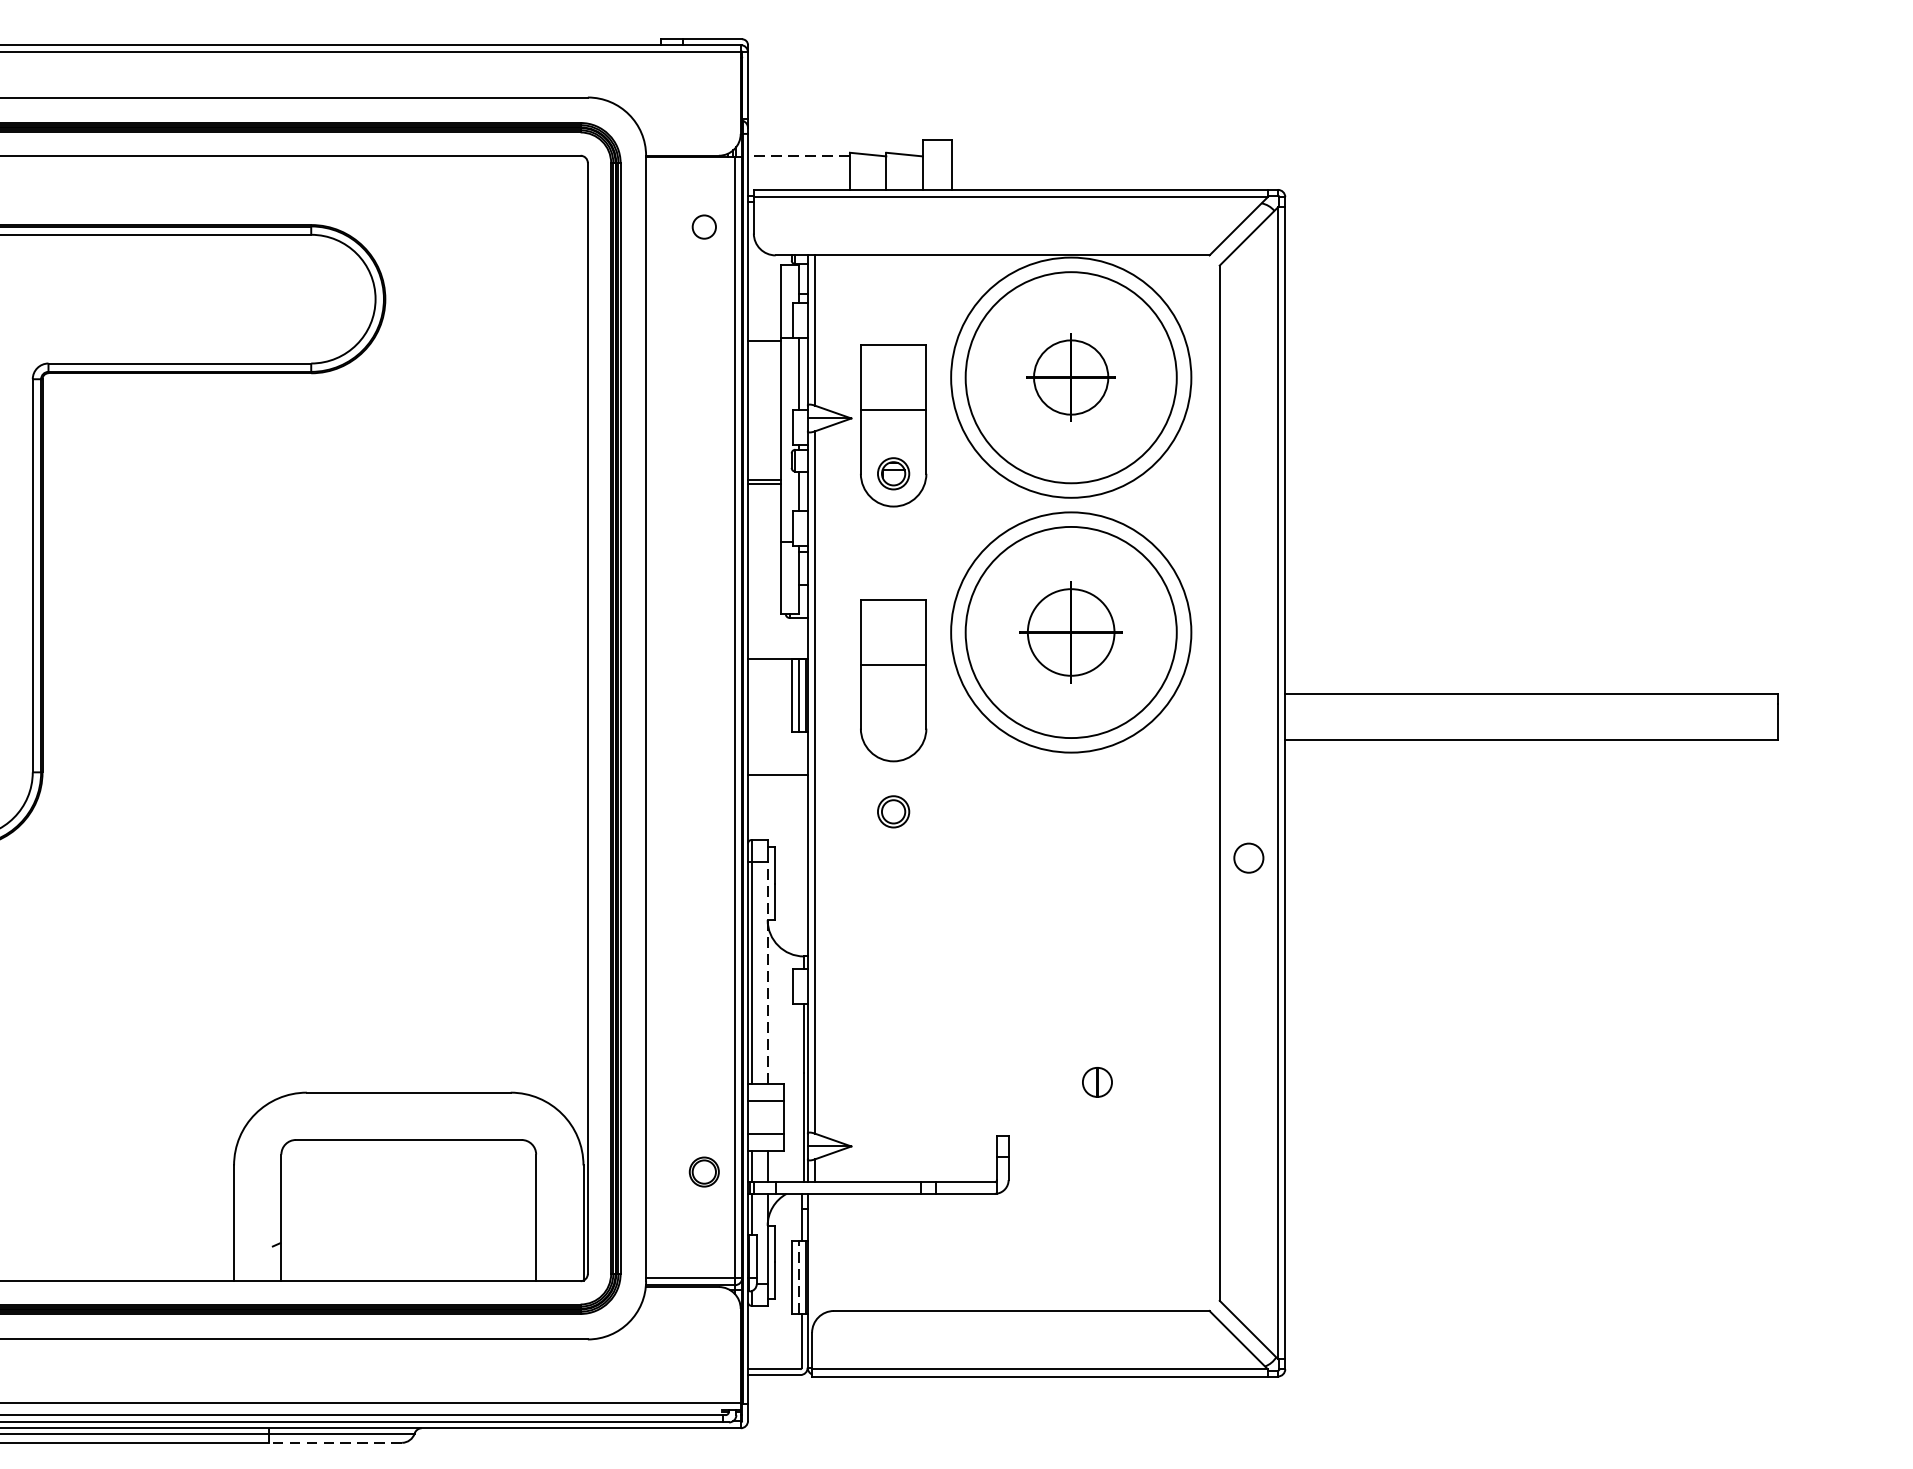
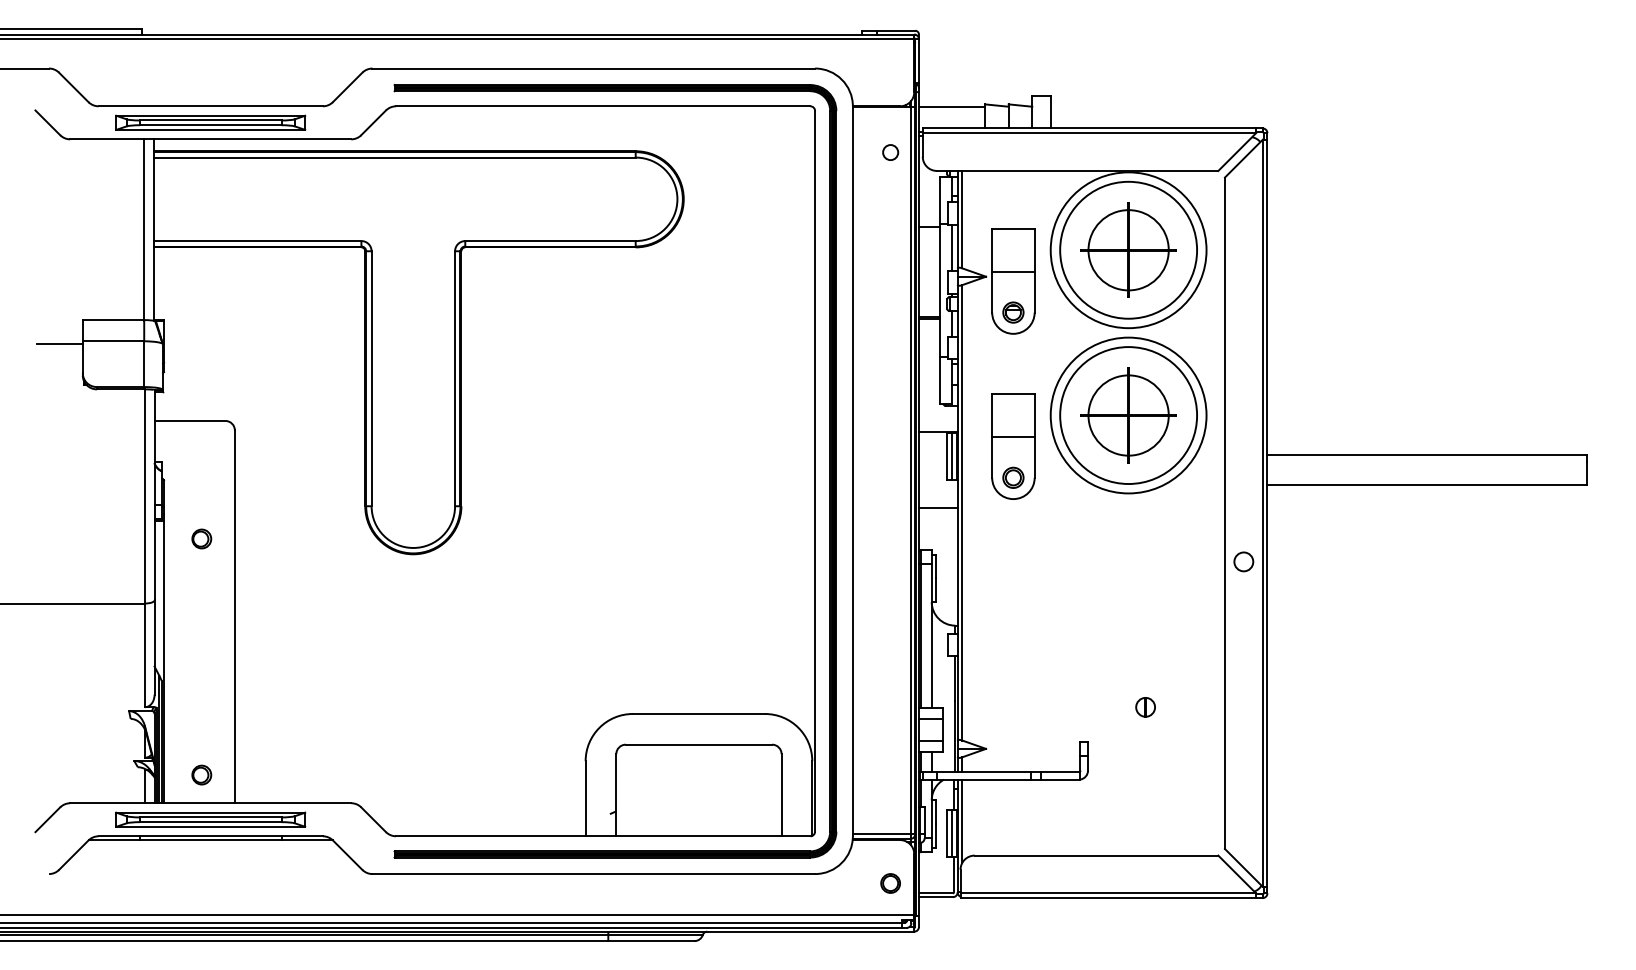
line: (798, 156) -> (951, 106), dashed -> solid
part: (1071, 376) -> (1128, 249), size x1.67
part: (1071, 632) -> (1128, 415), size x1.43
part: (893, 811) -> (1013, 477), moved
line: (767, 973) -> (931, 636), dashed -> solid
part: (704, 1172) -> (890, 883), moved
line: (815, 1256) -> (962, 820), added
line: (799, 1276) -> (952, 833), dashed -> solid
line: (334, 1443) -> (650, 941), dashed -> solid

